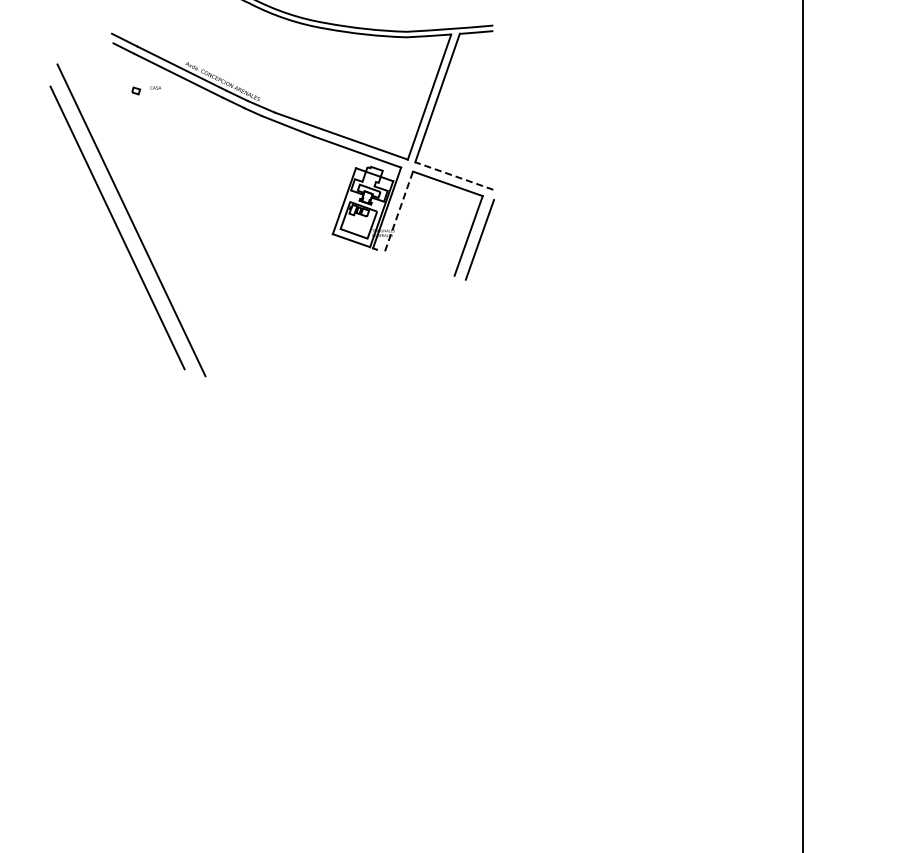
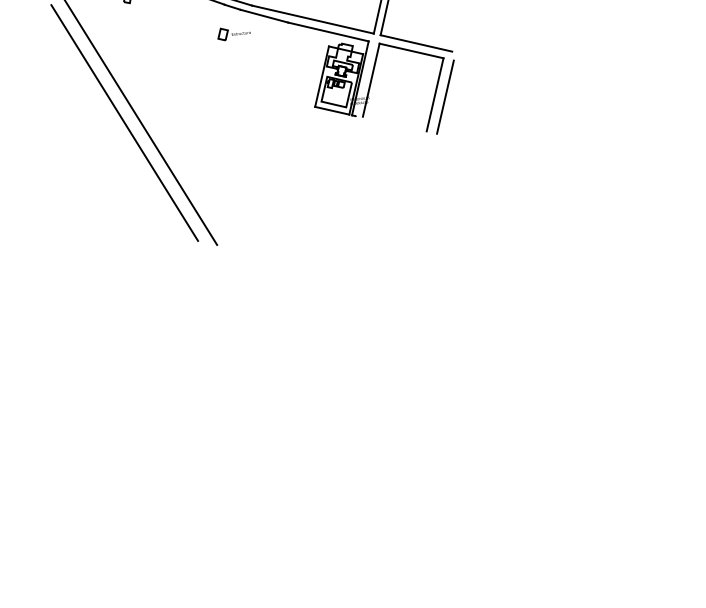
part: (251, 140) -> (234, 32), added
line: (453, 175) -> (415, 43), dashed -> solid
line: (399, 210) -> (371, 79), dashed -> solid

